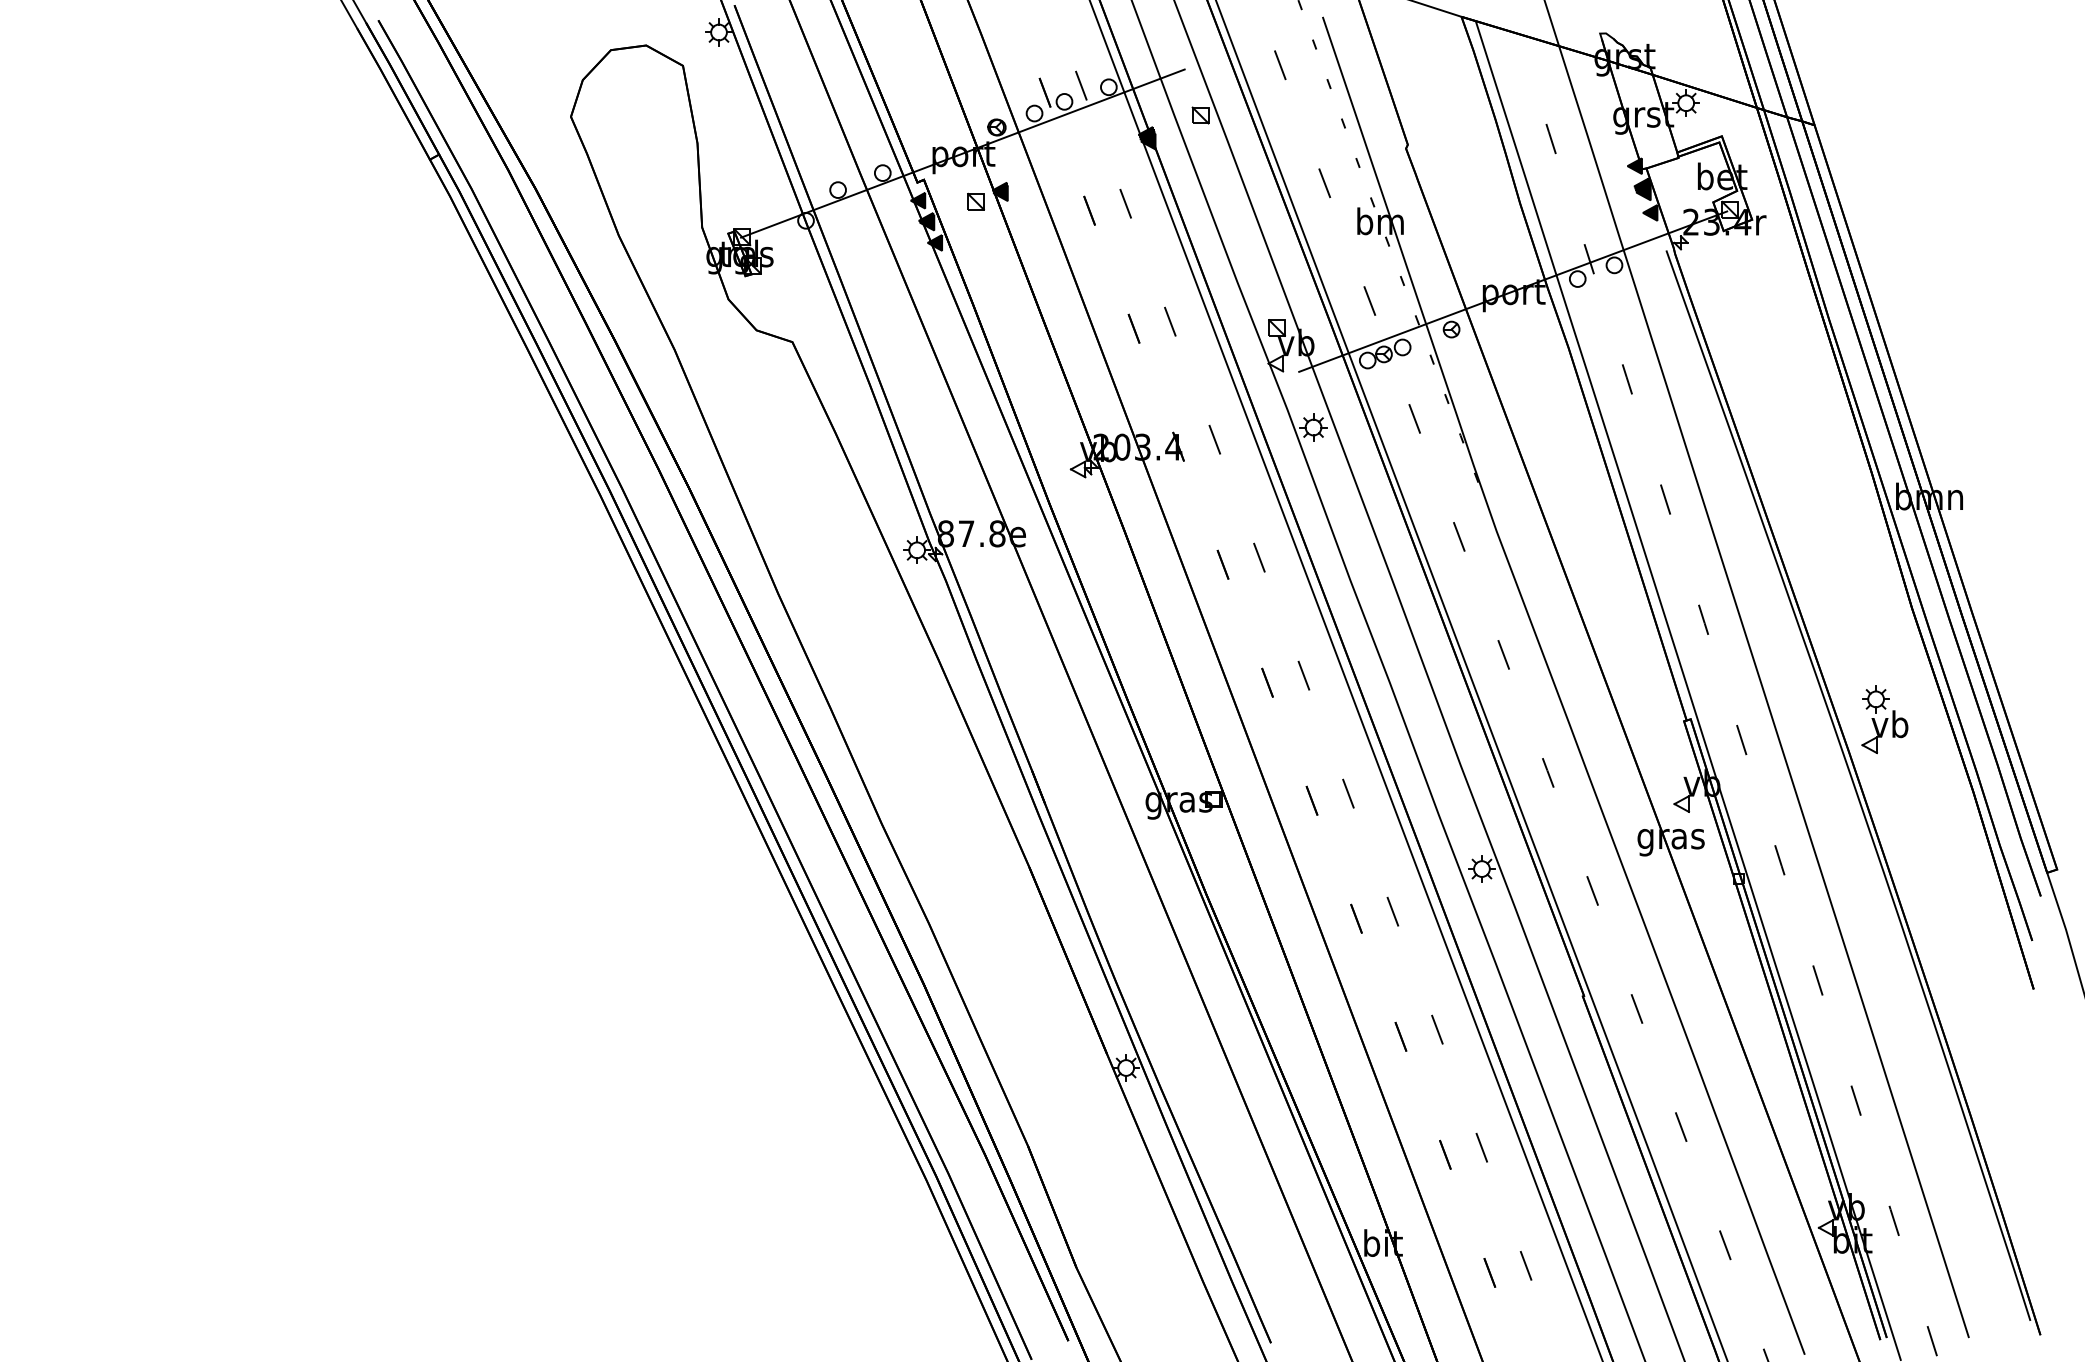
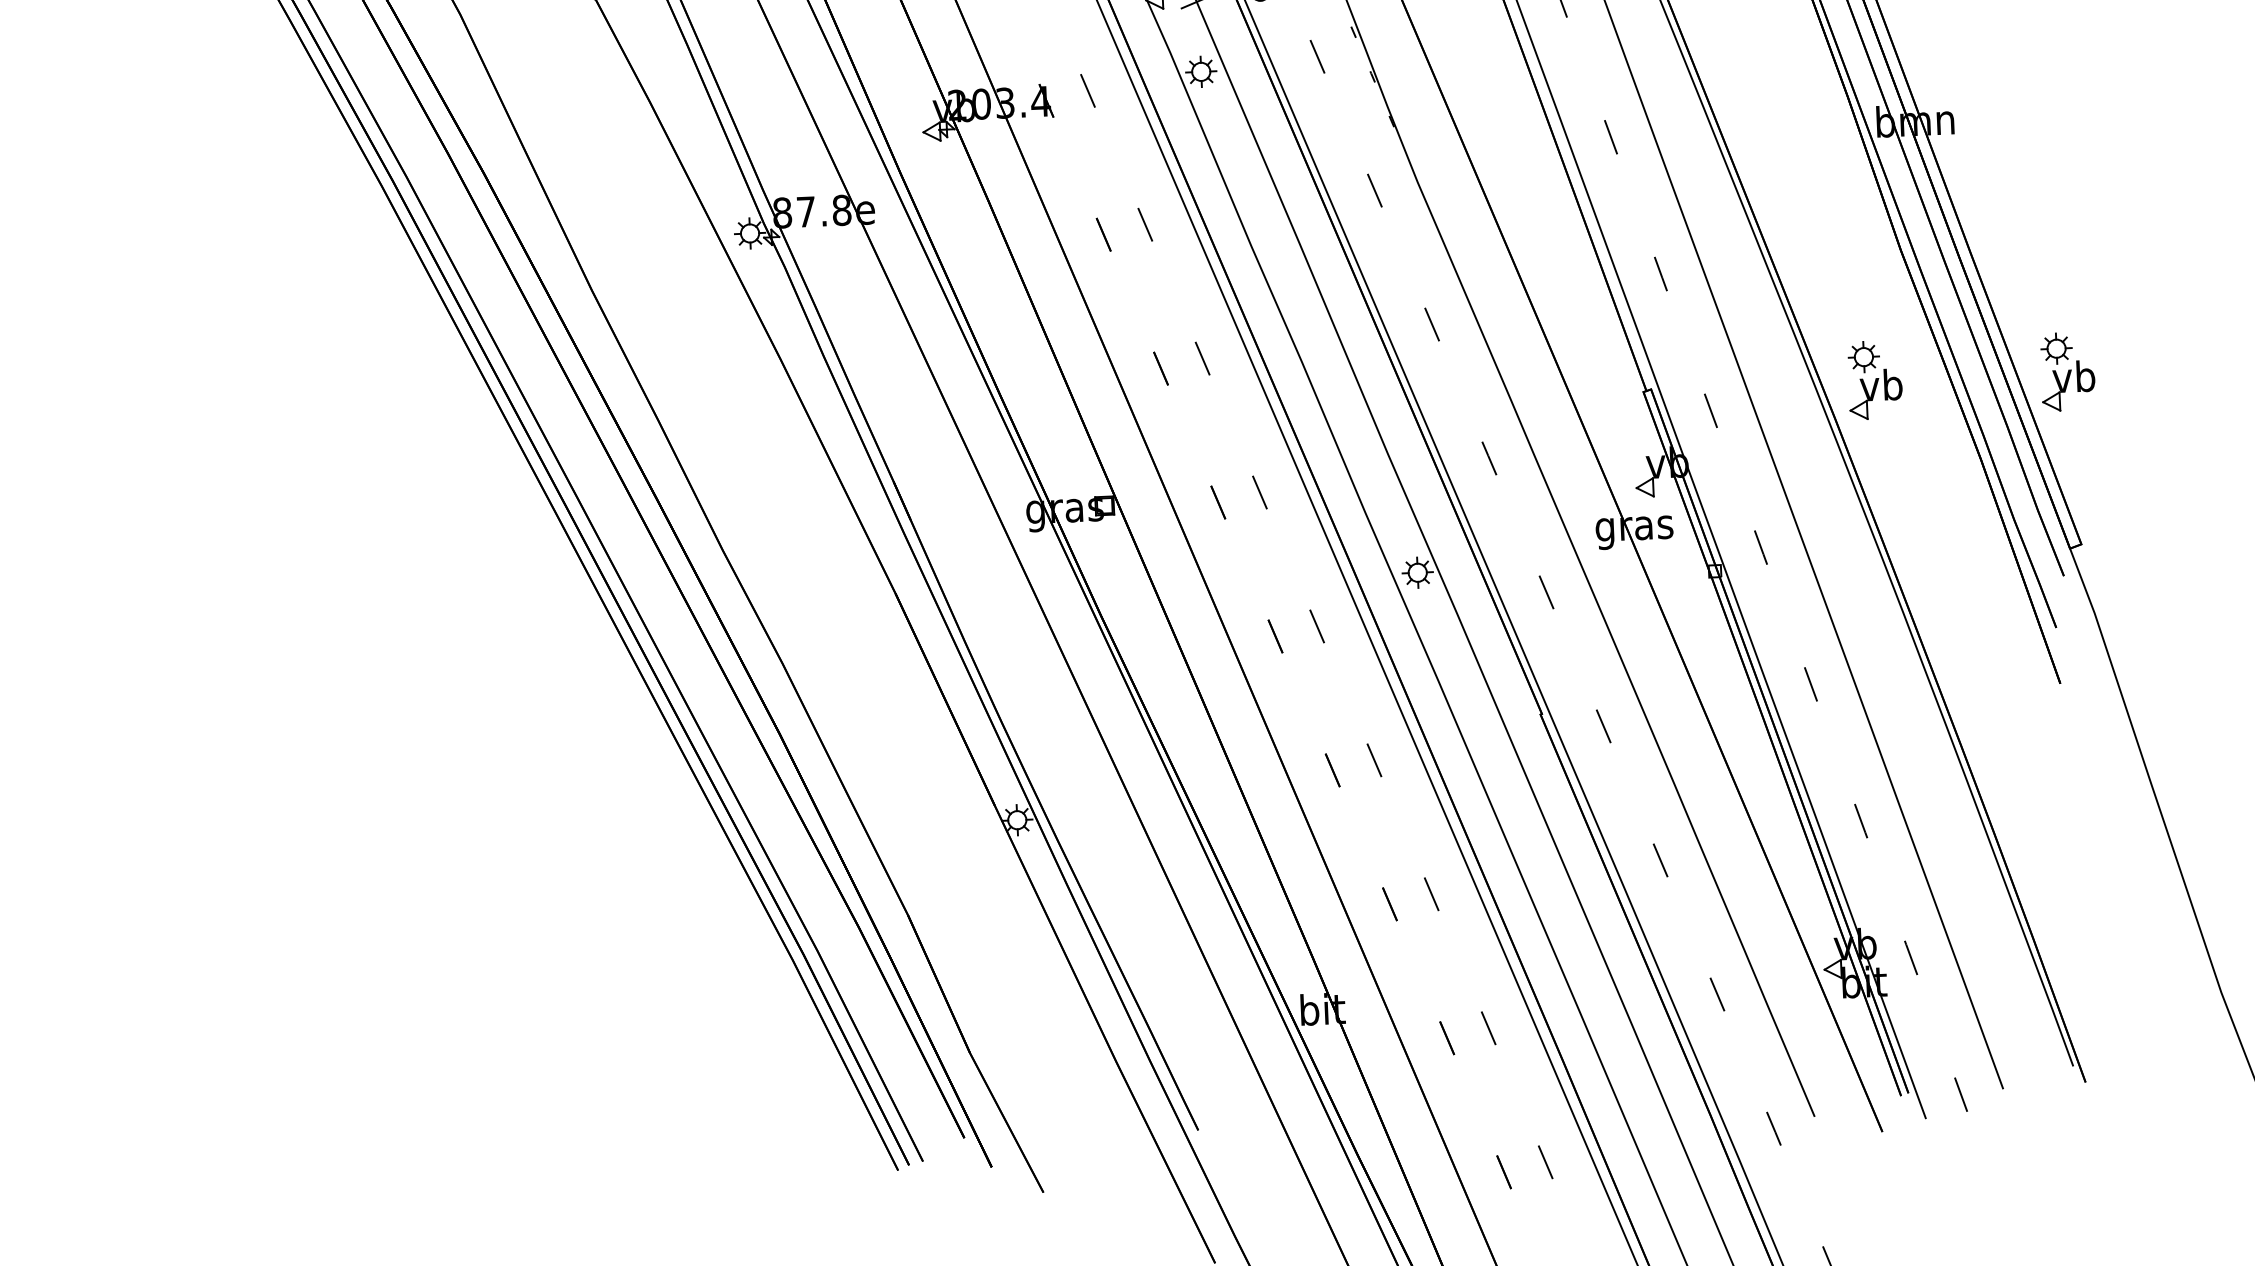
part: (2051, 719) -> (2067, 371), added

